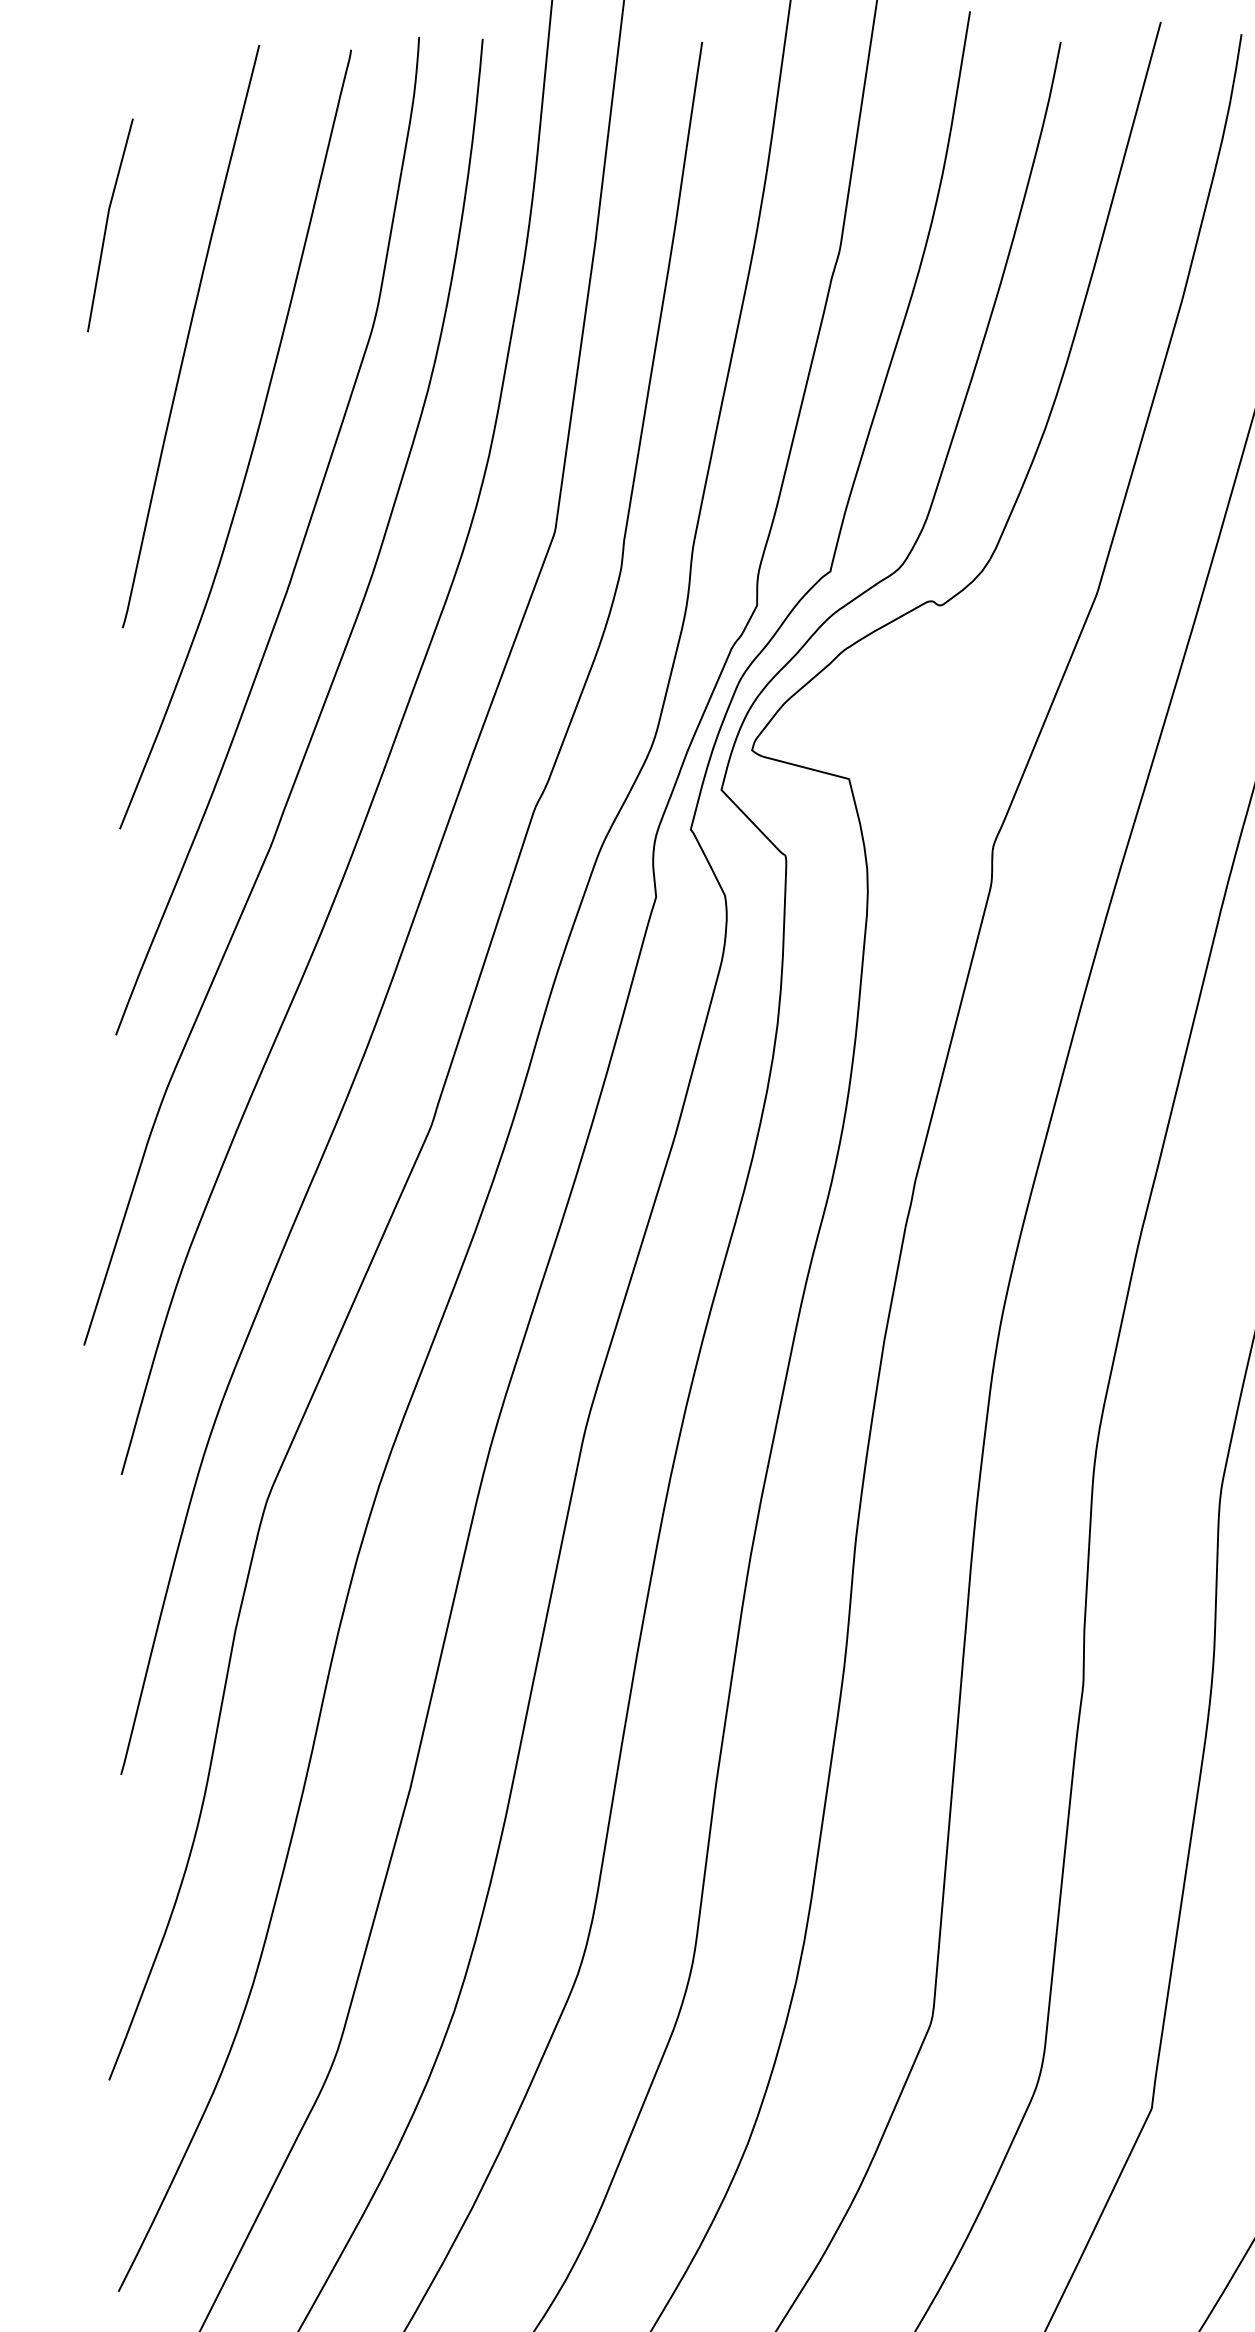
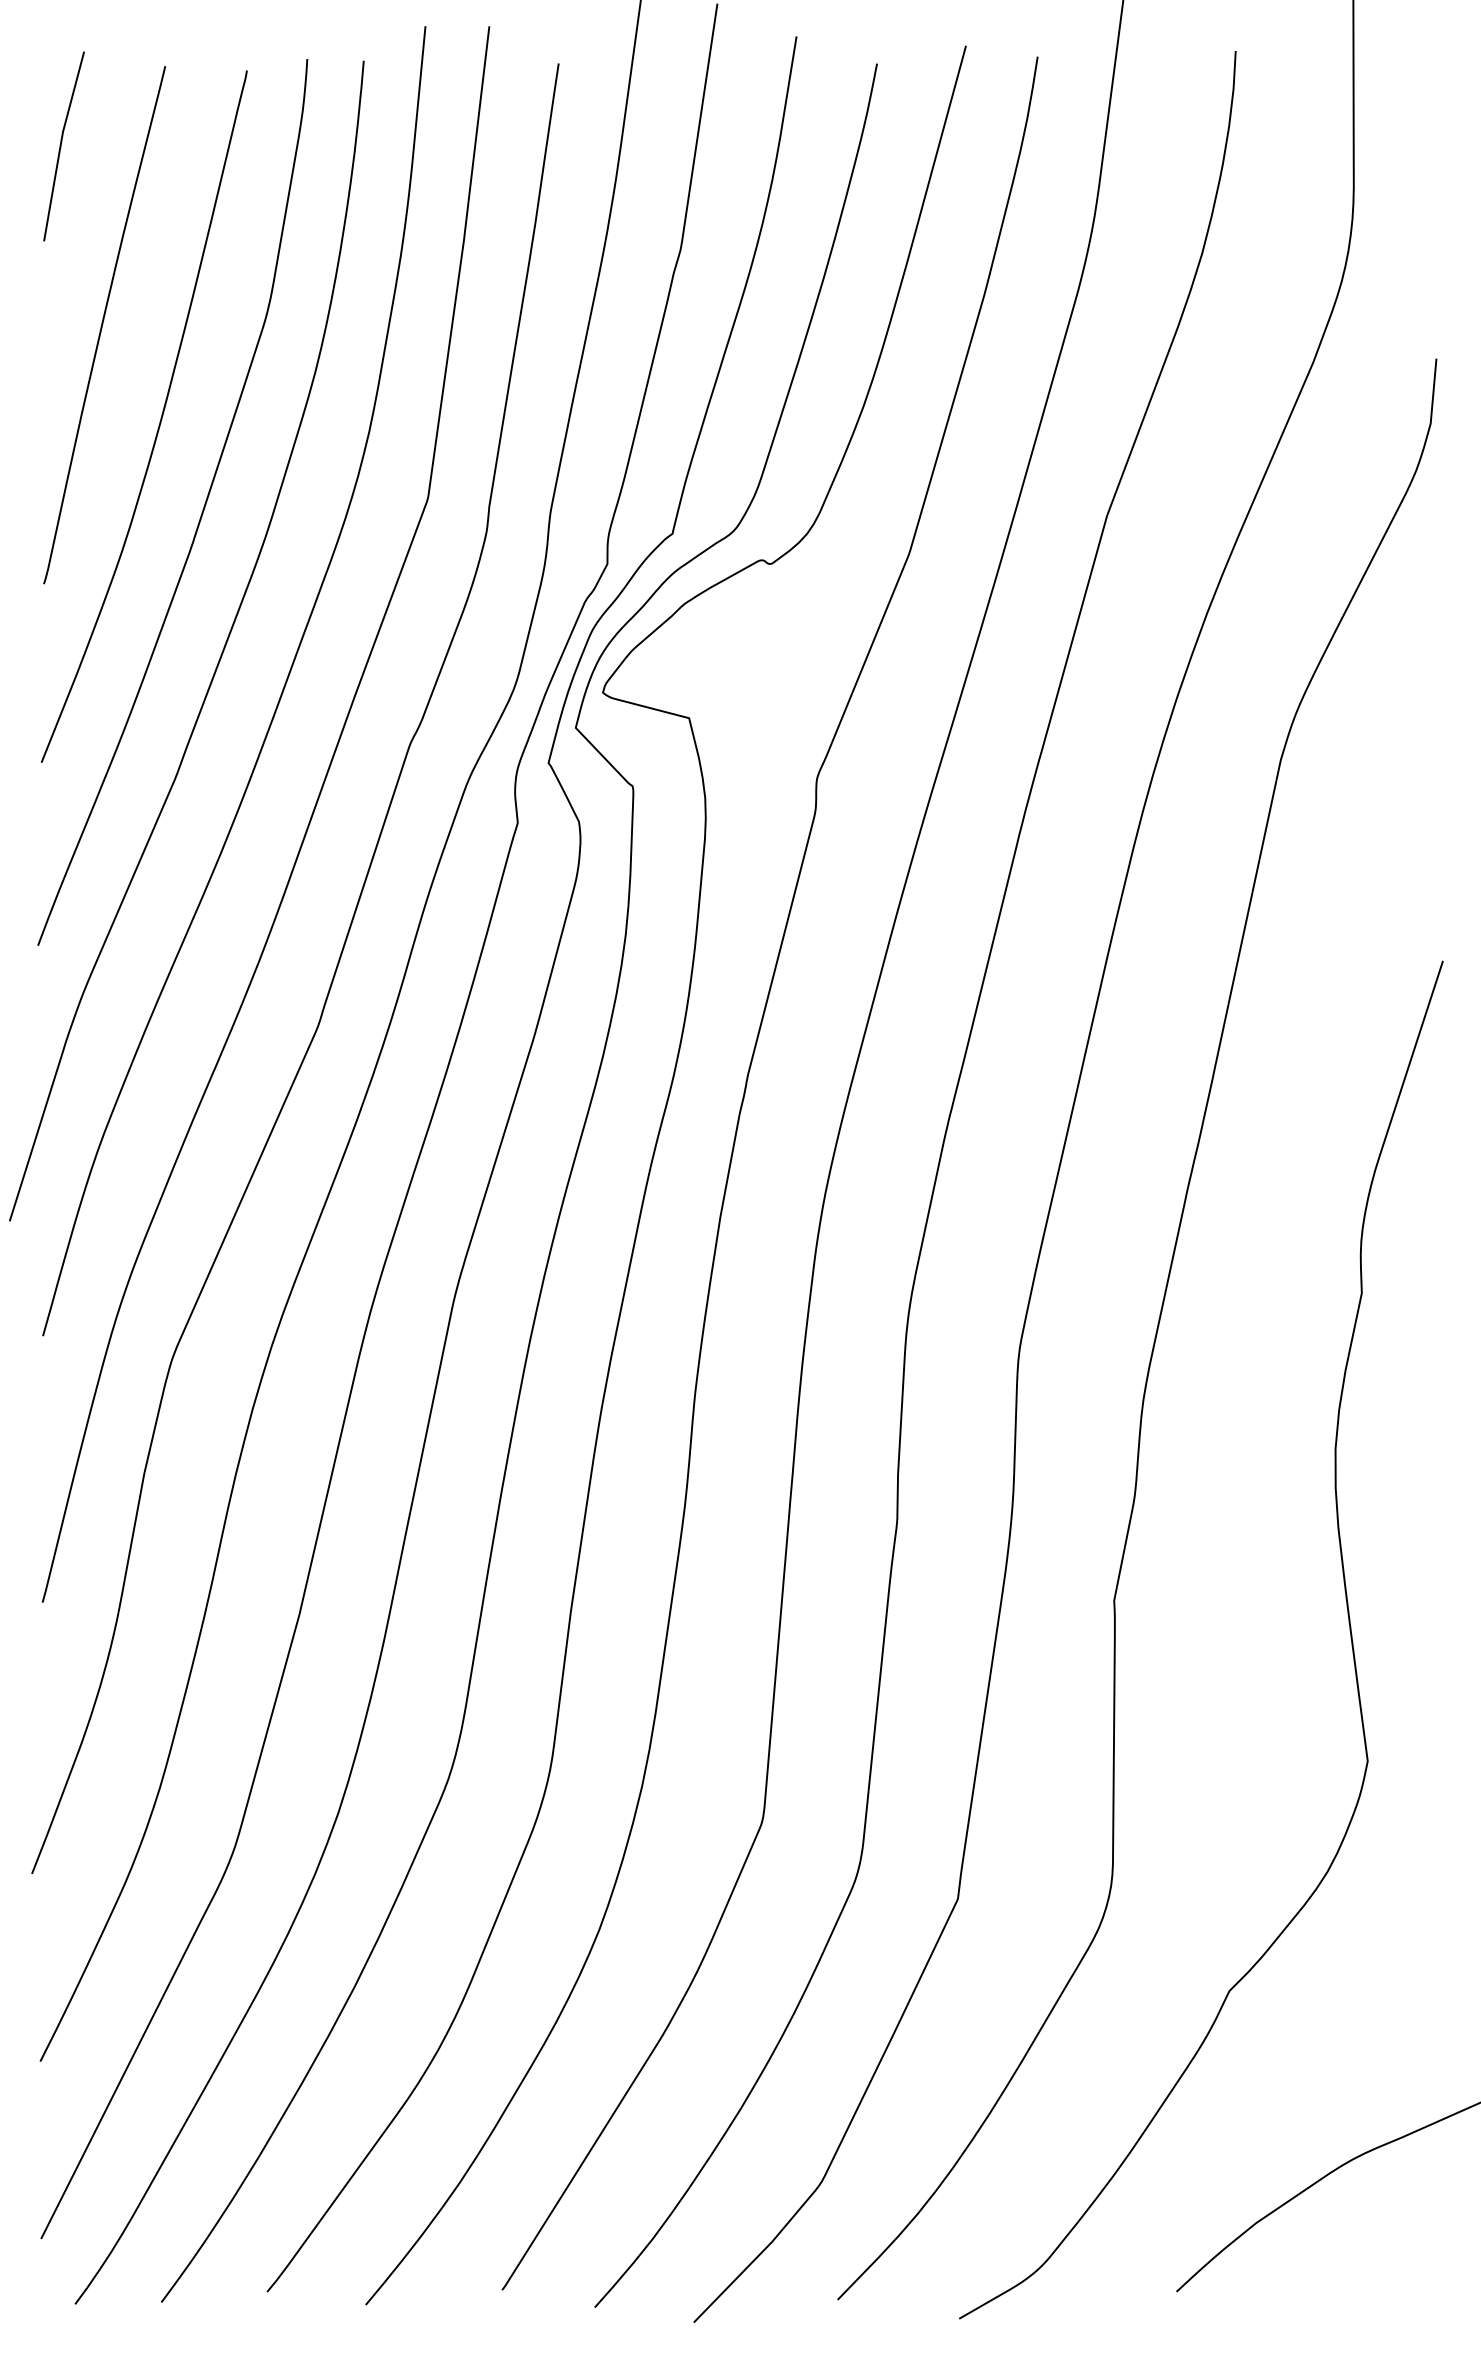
line: (107, 225) -> (61, 146), moved

